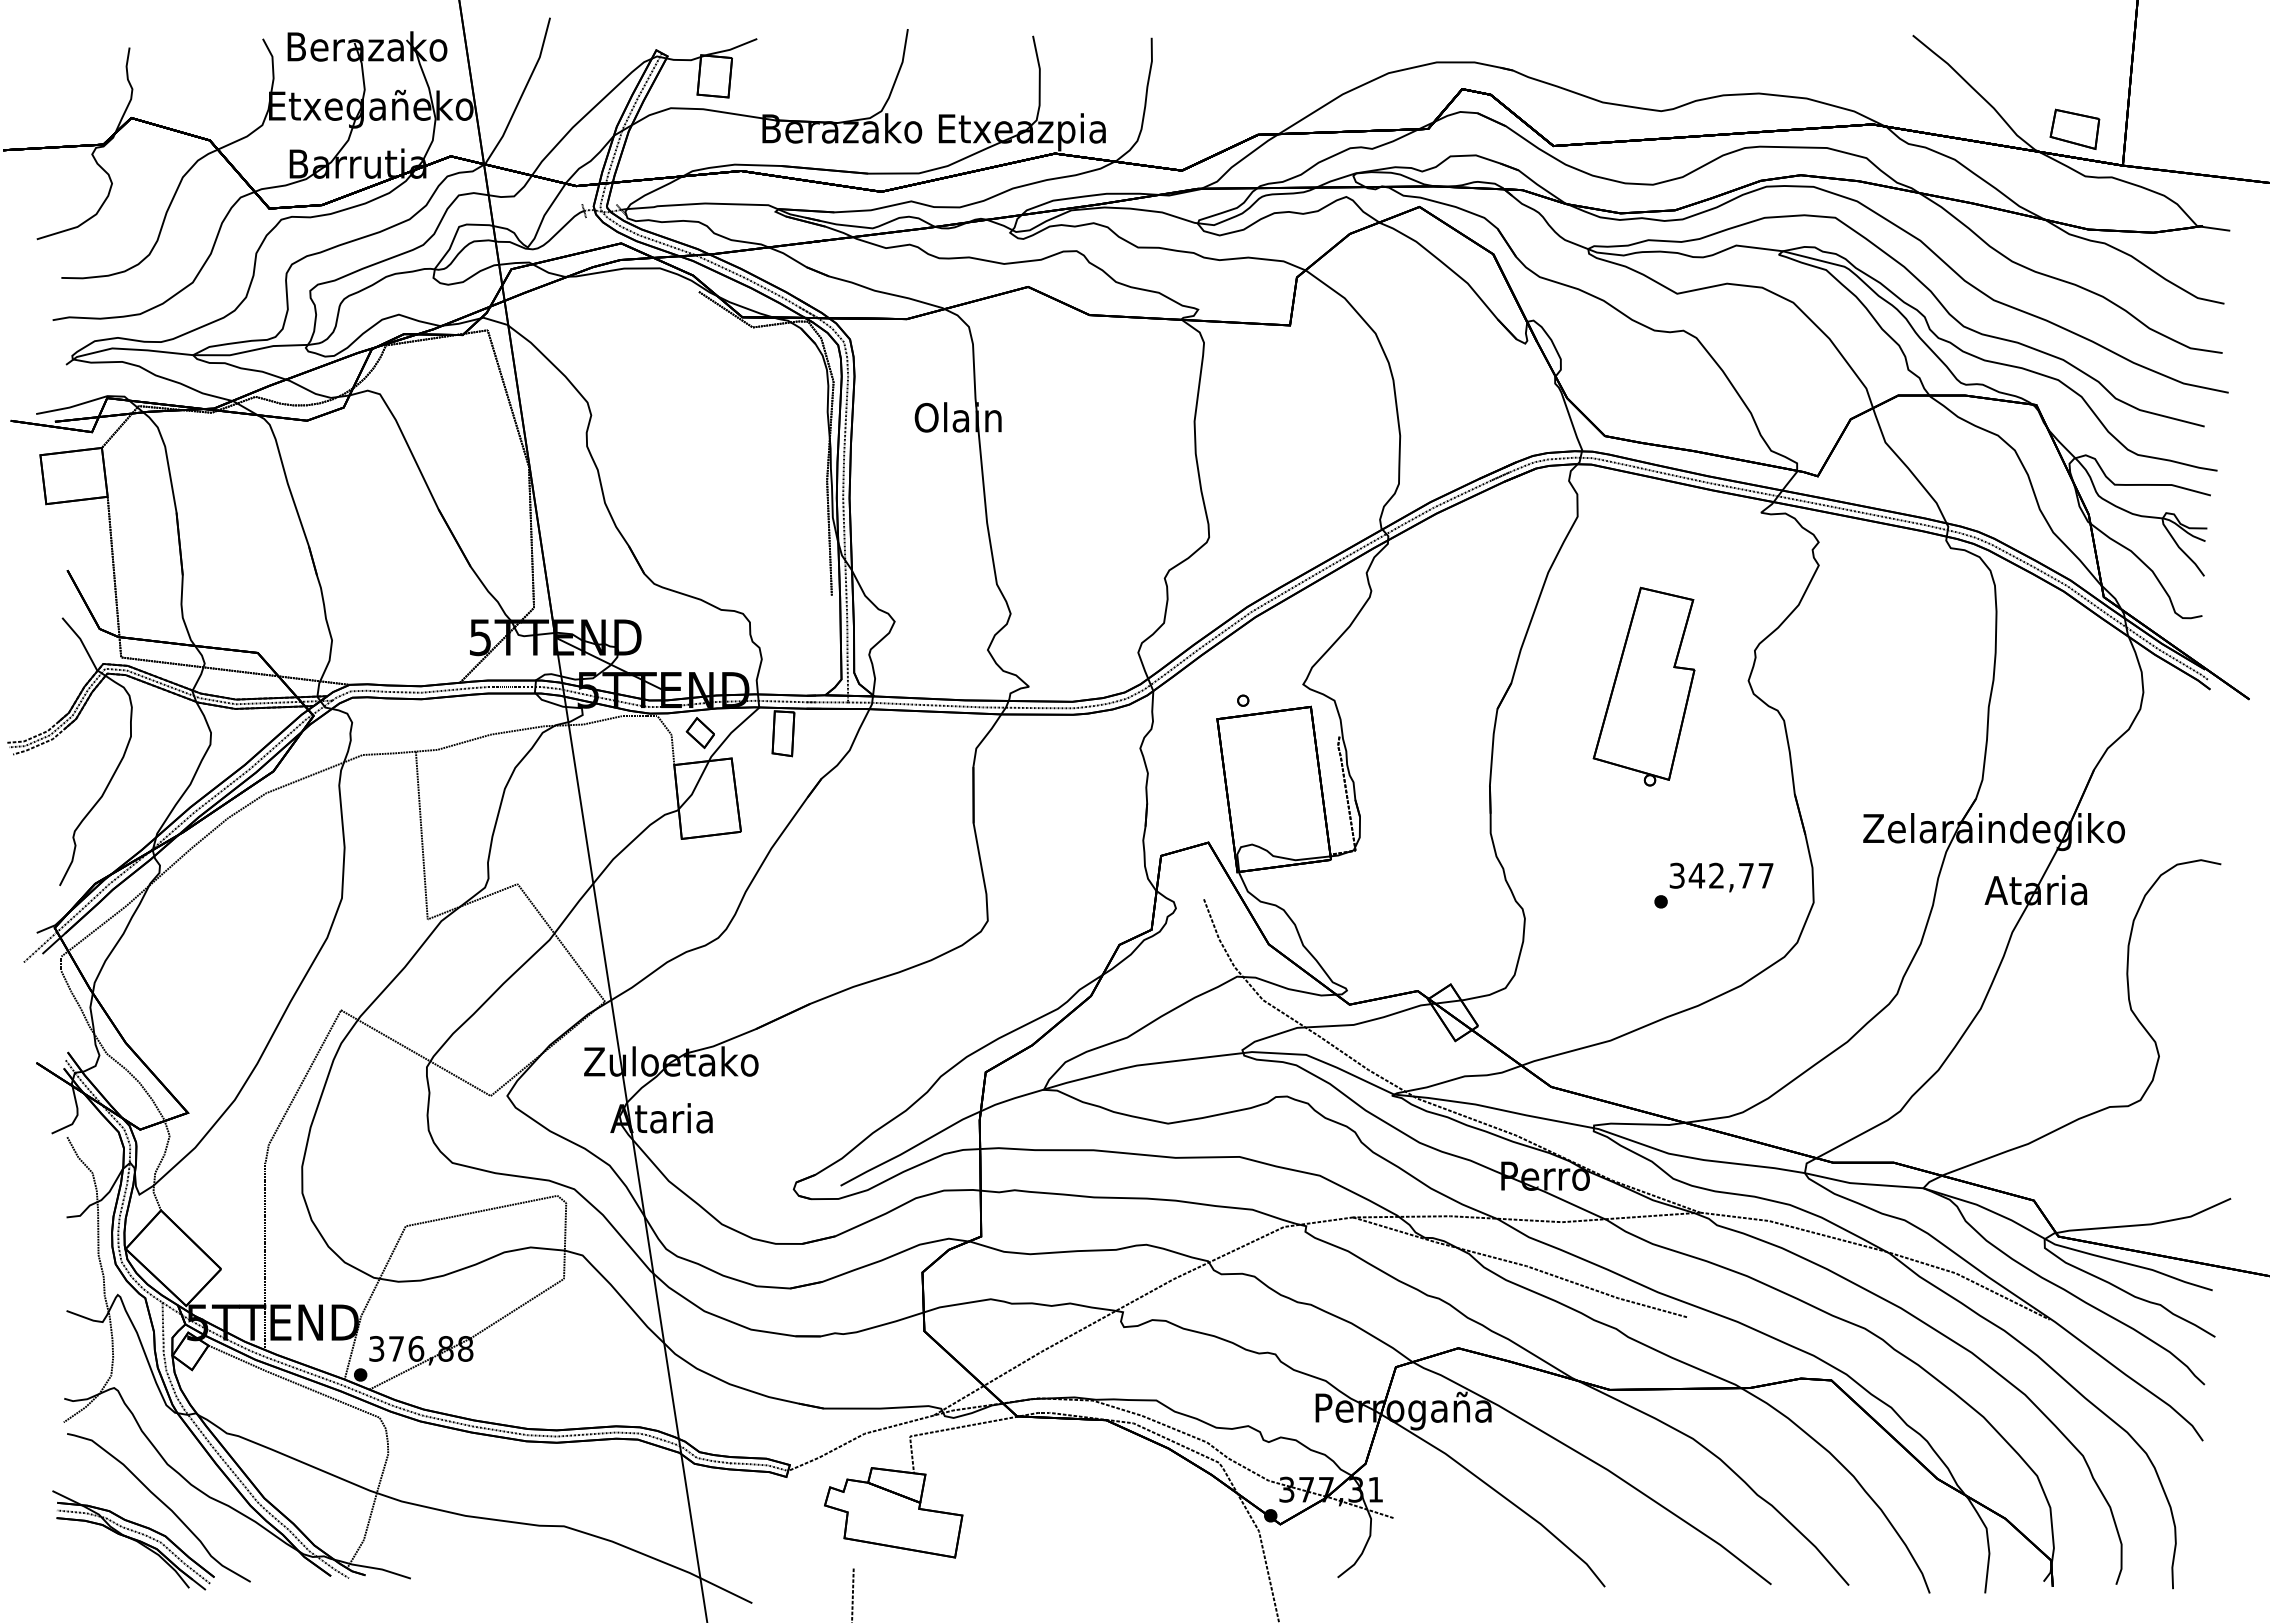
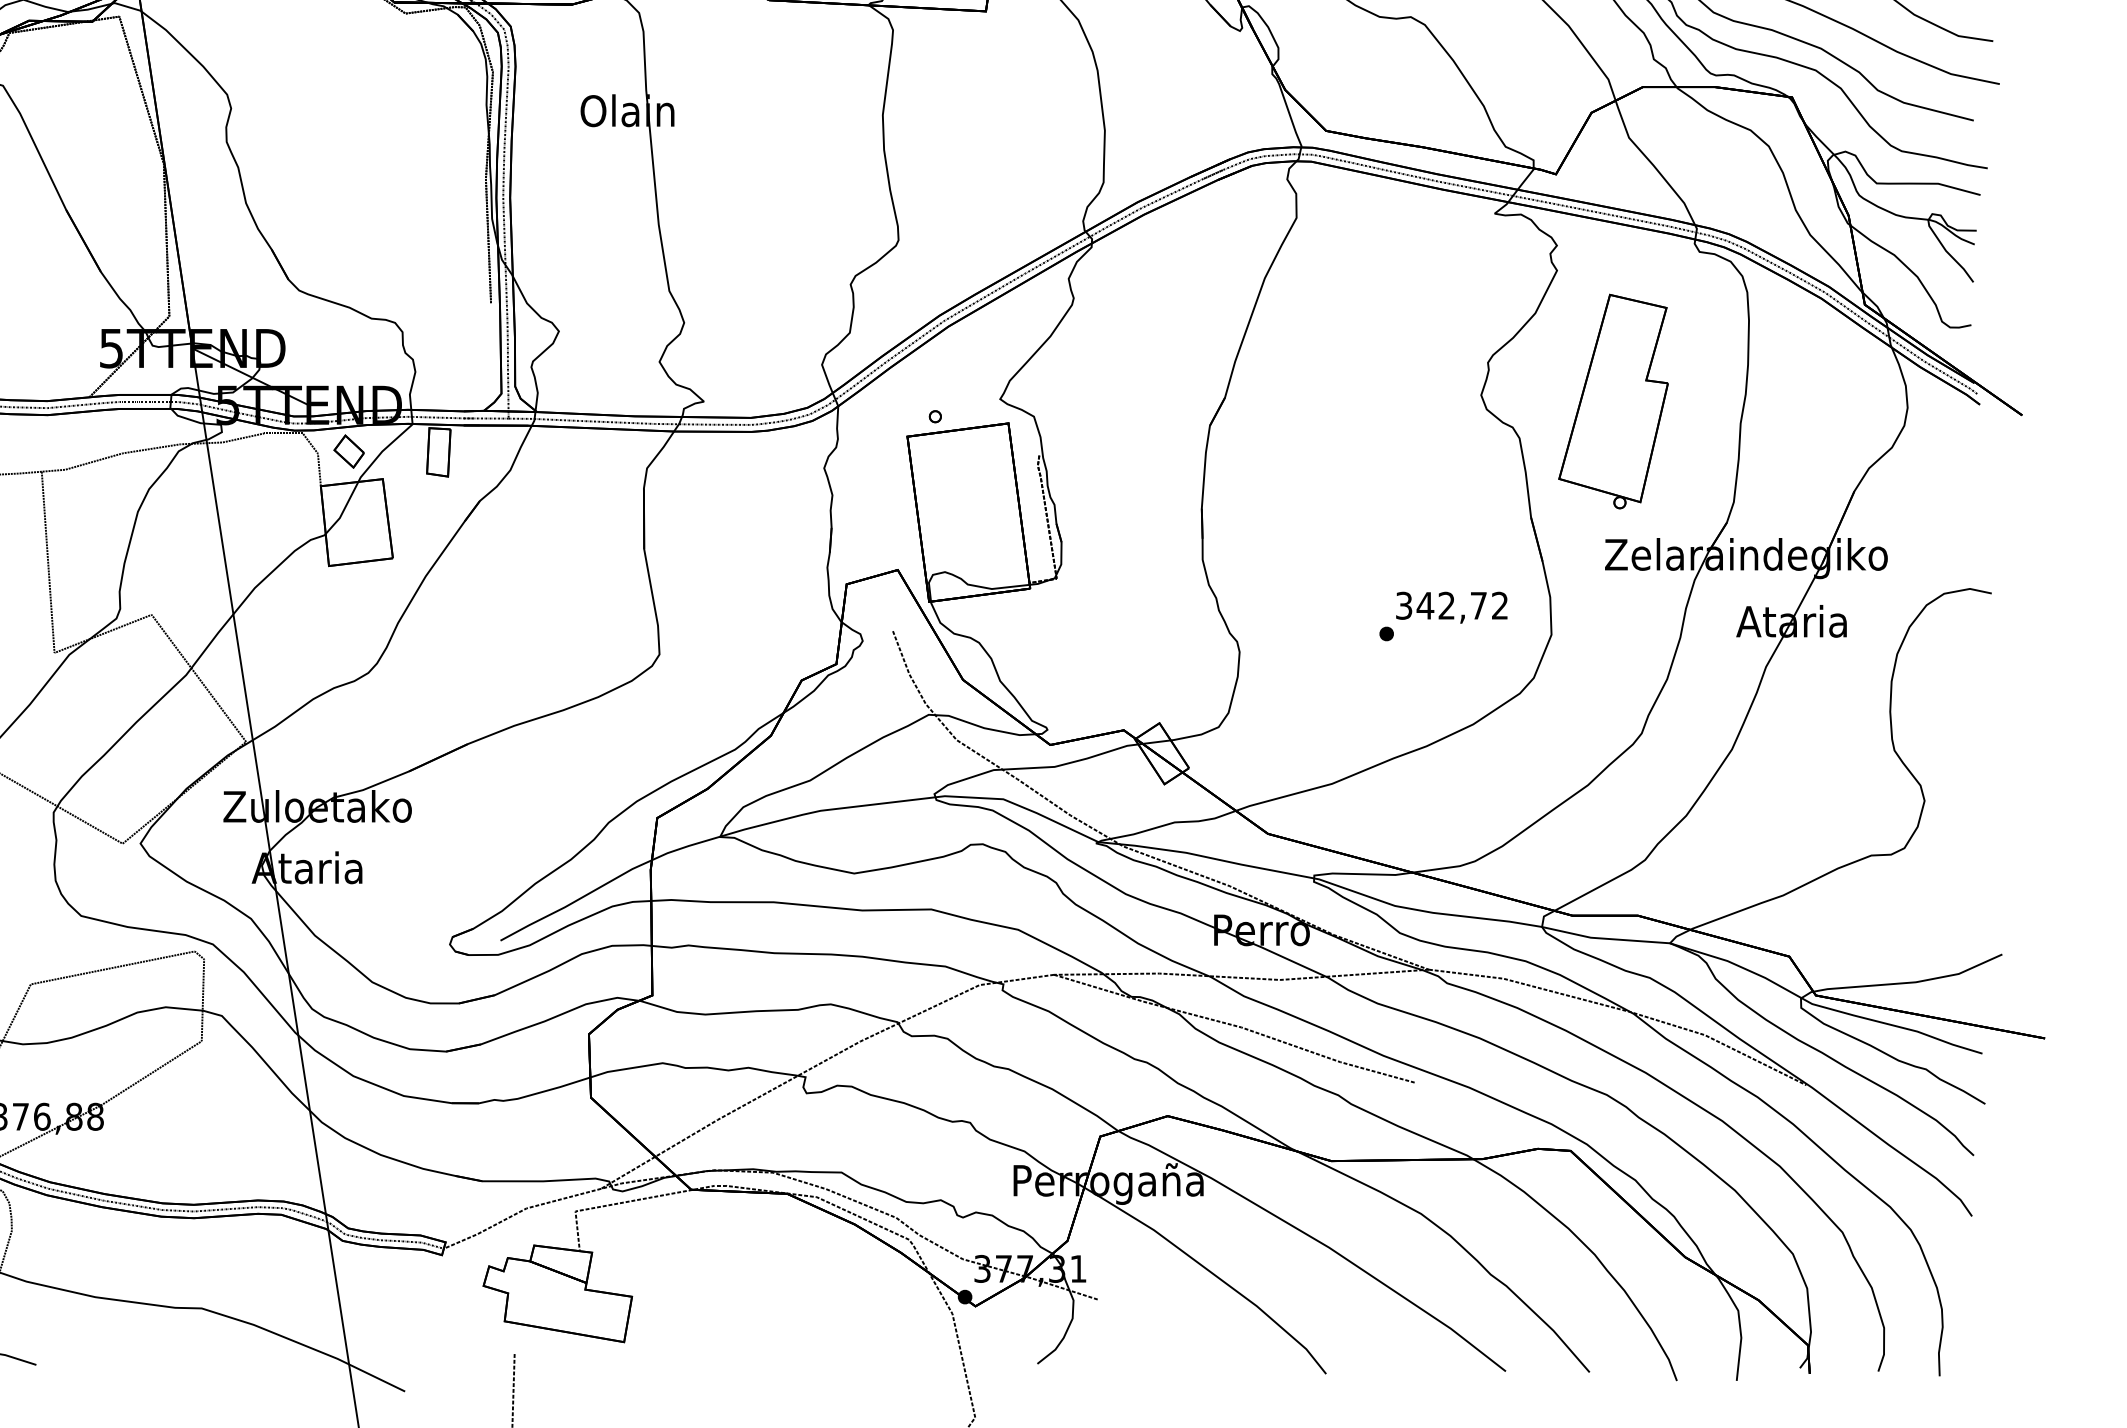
part: (1643, 686) -> (1612, 401), moved
text: (1765, 875) -> (1499, 605), 342,77 -> 342,72

